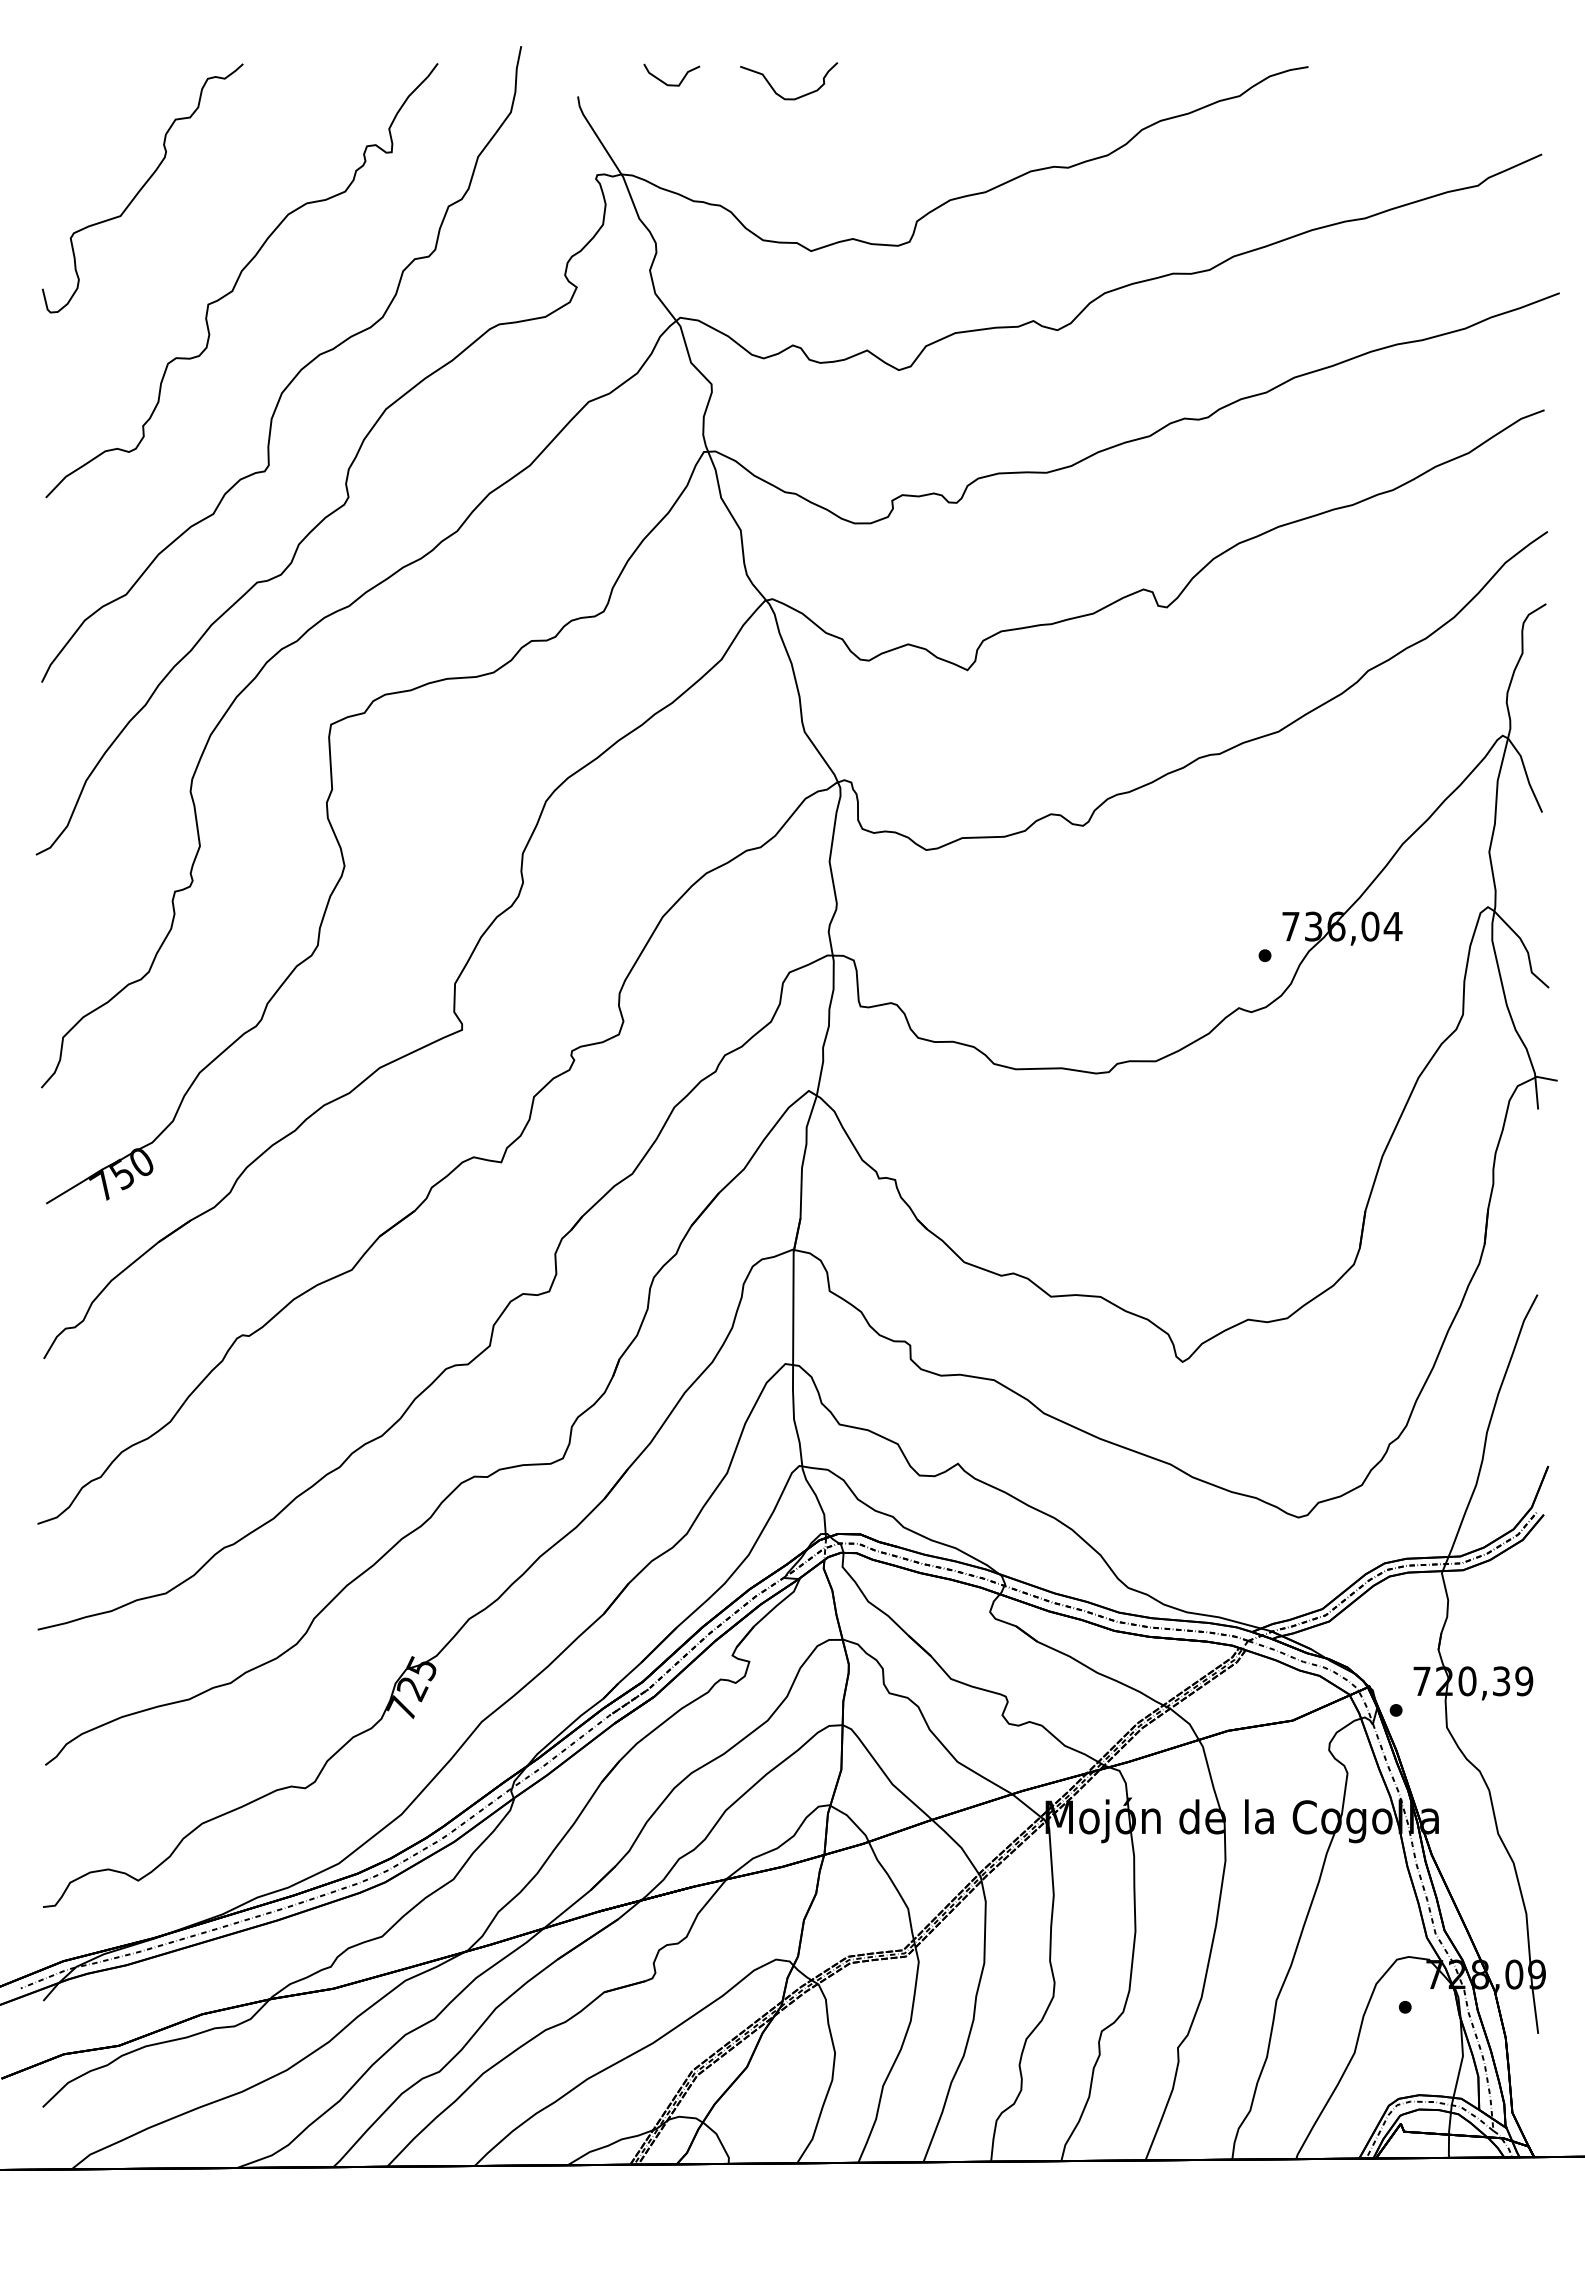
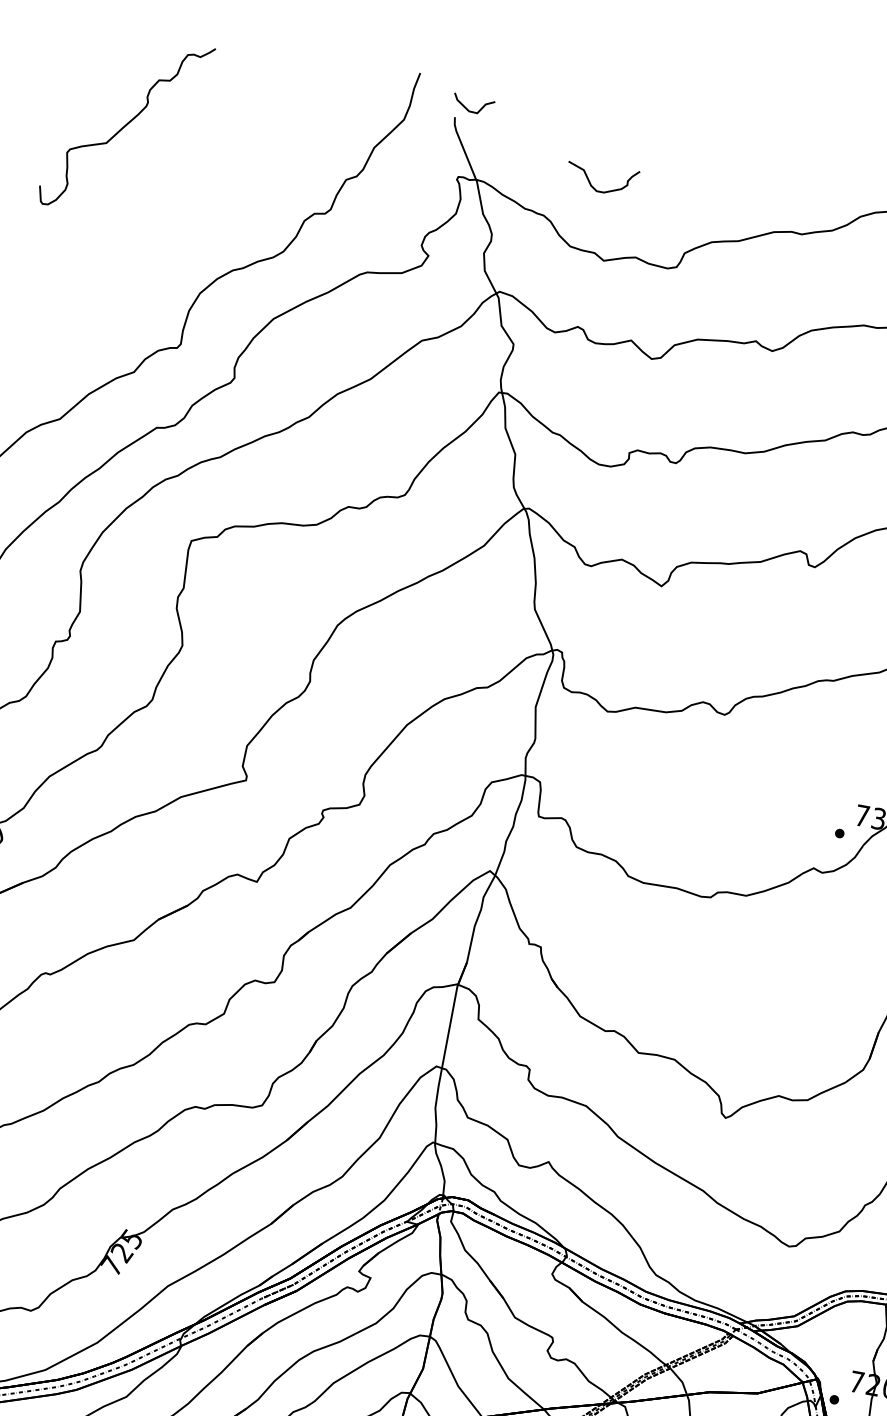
curve: (665, 82) -> (468, 109), moved
curve: (781, 95) -> (594, 188), moved
curve: (239, 278) -> (184, 204), removed

